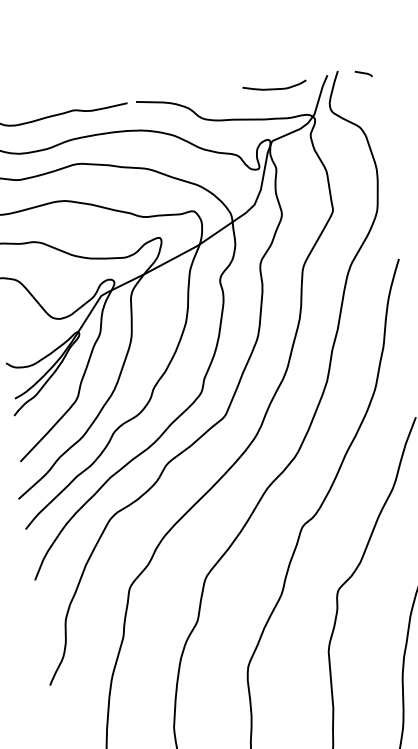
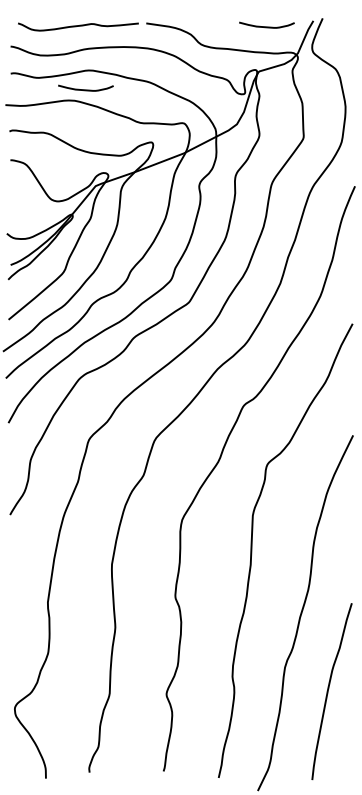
line: (363, 73) -> (344, 23), removed
curve: (75, 186) -> (85, 89), added

